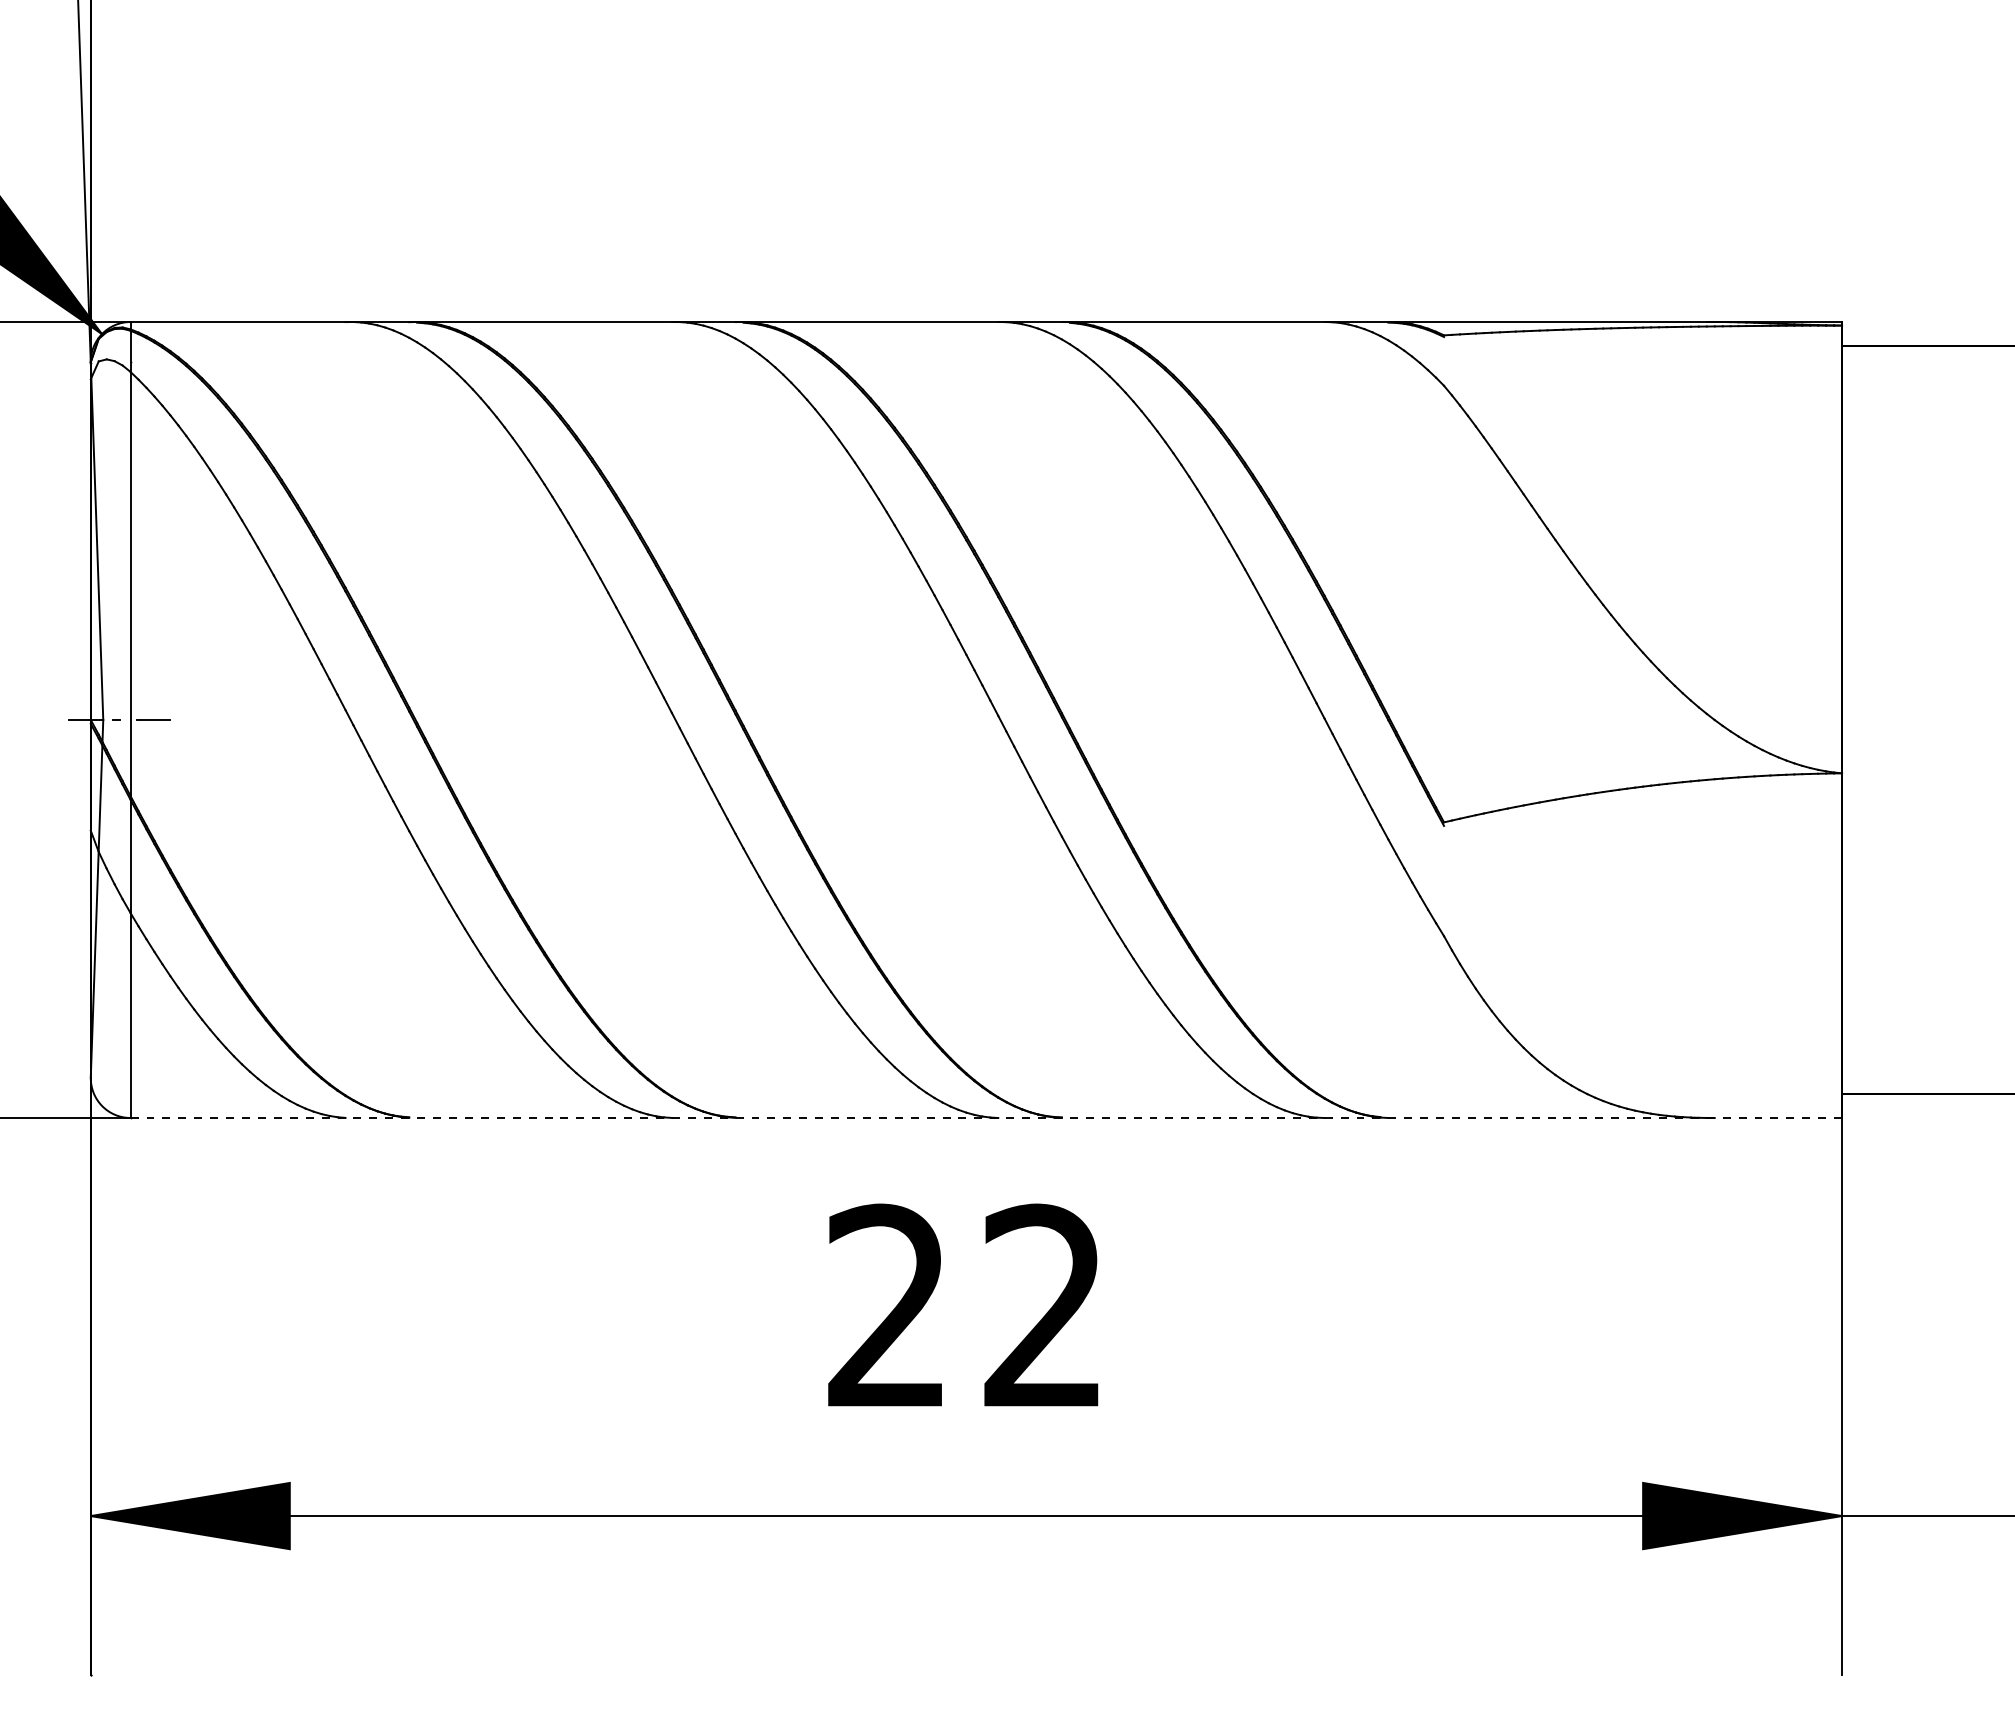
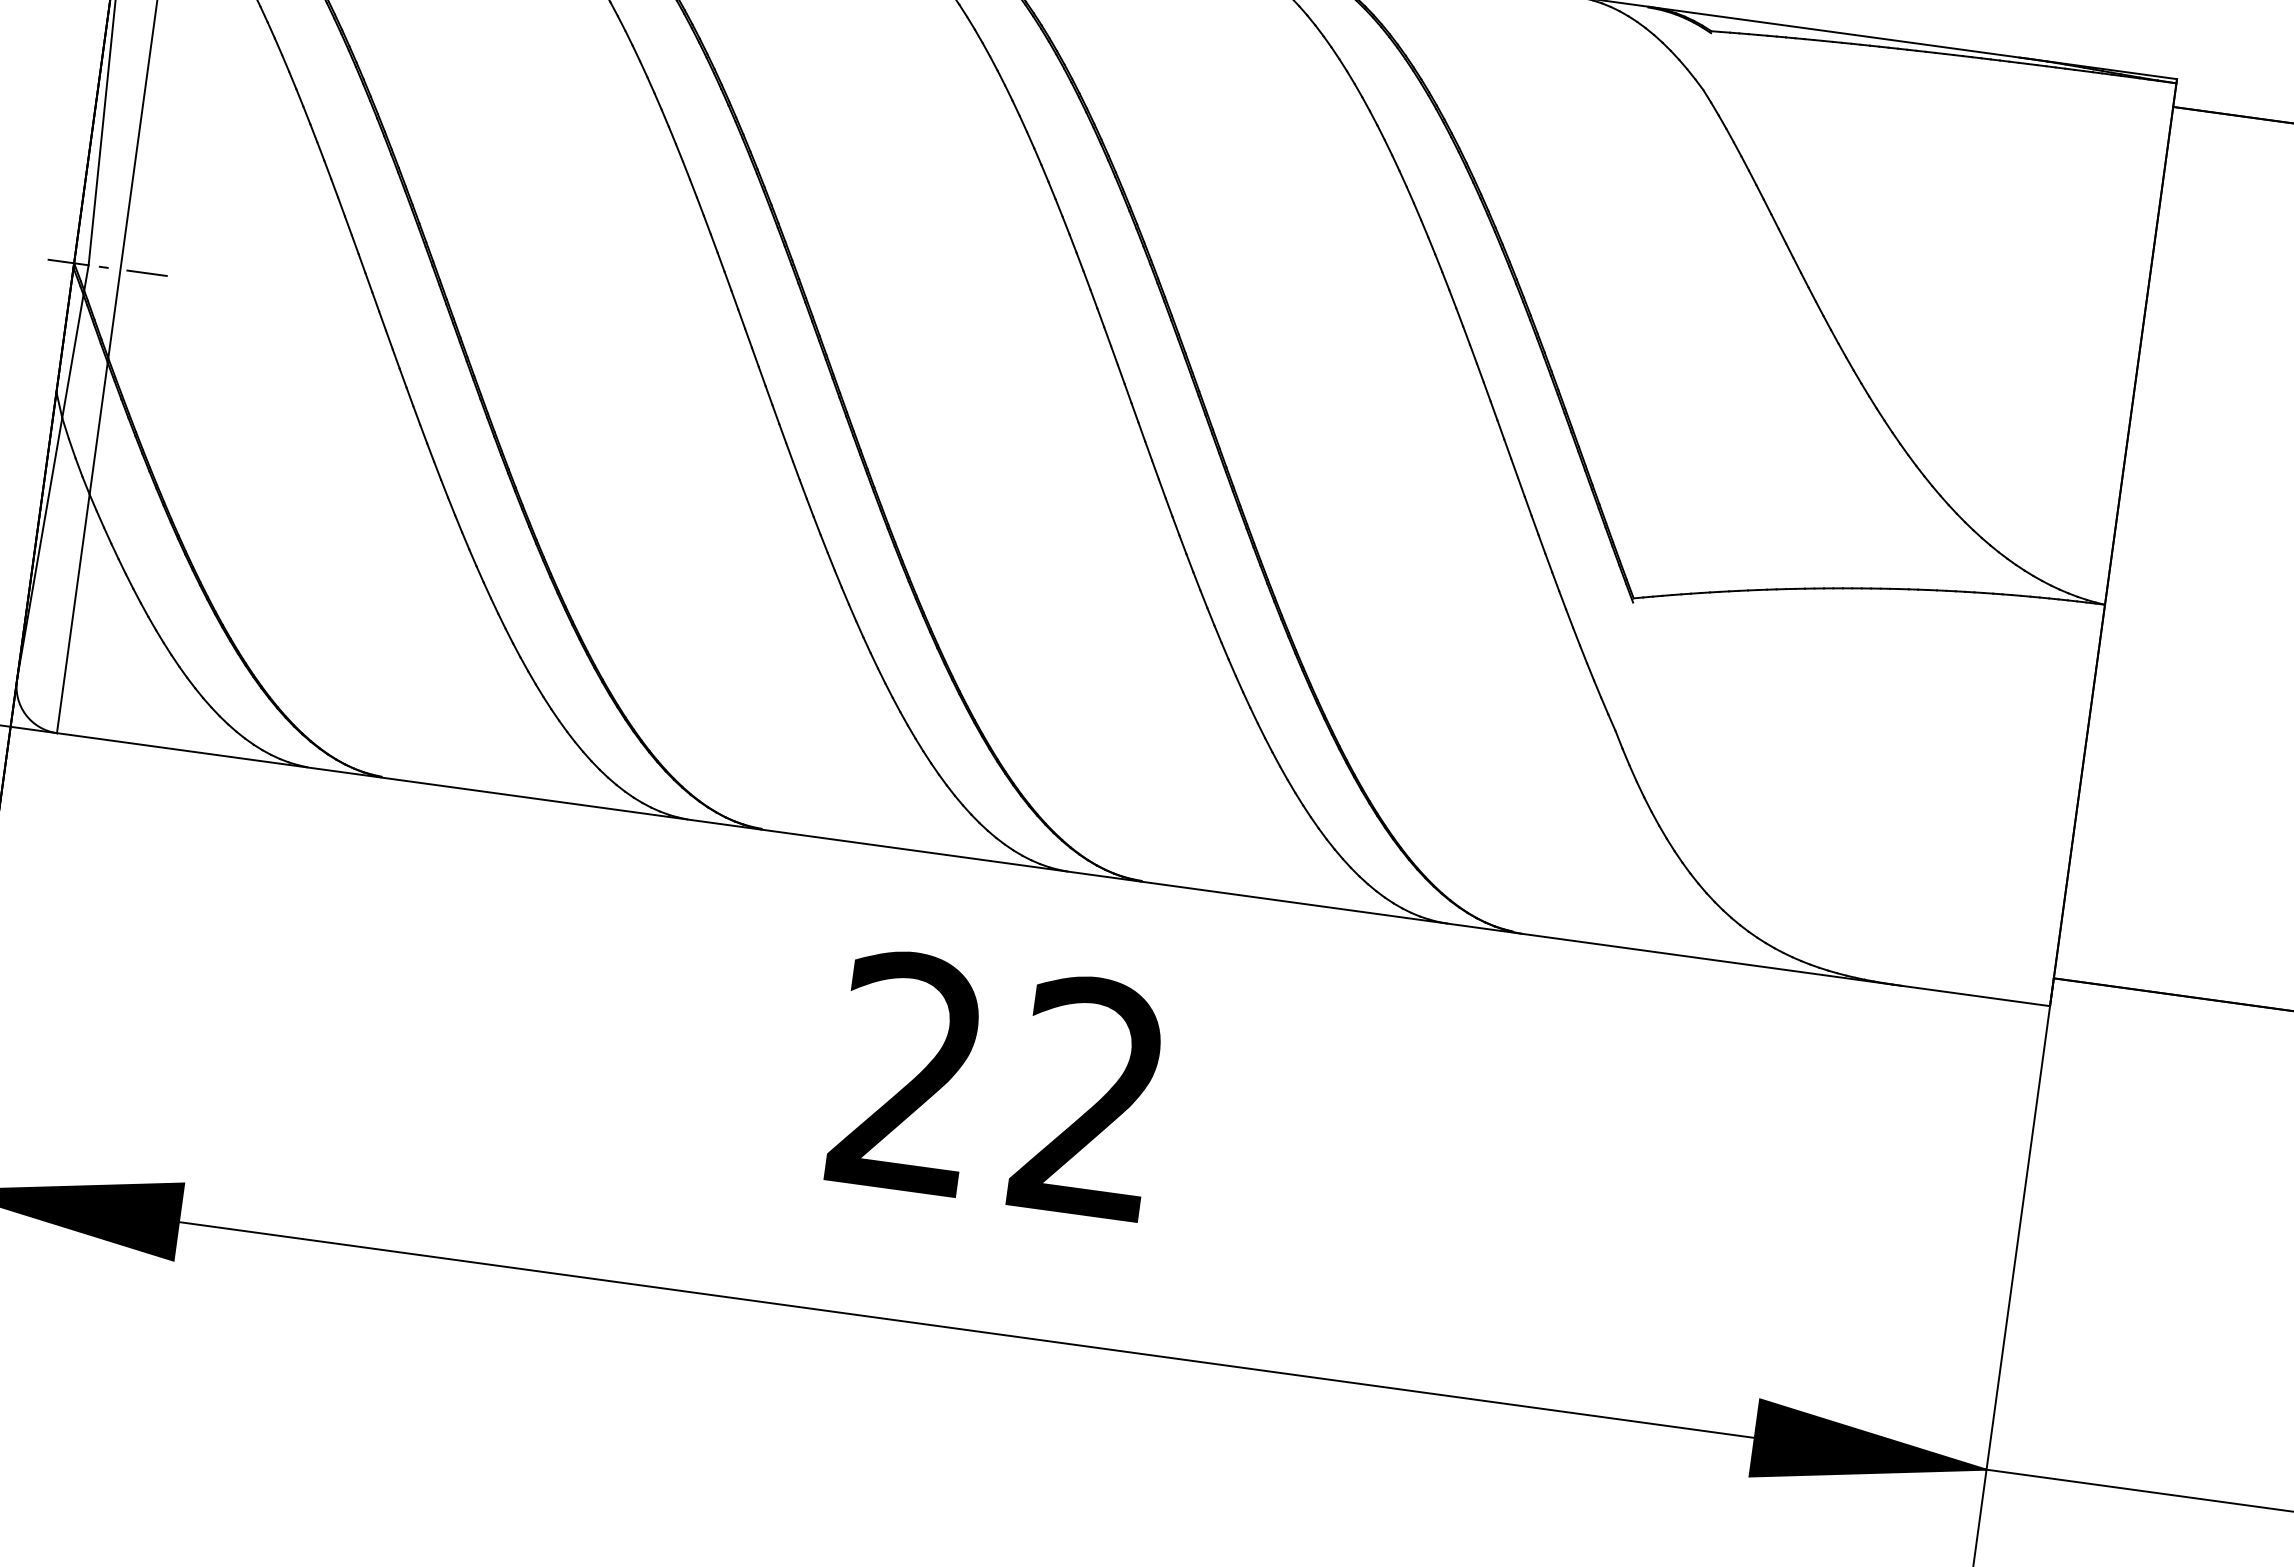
line: (986, 1118) -> (1053, 870), dashed -> solid

